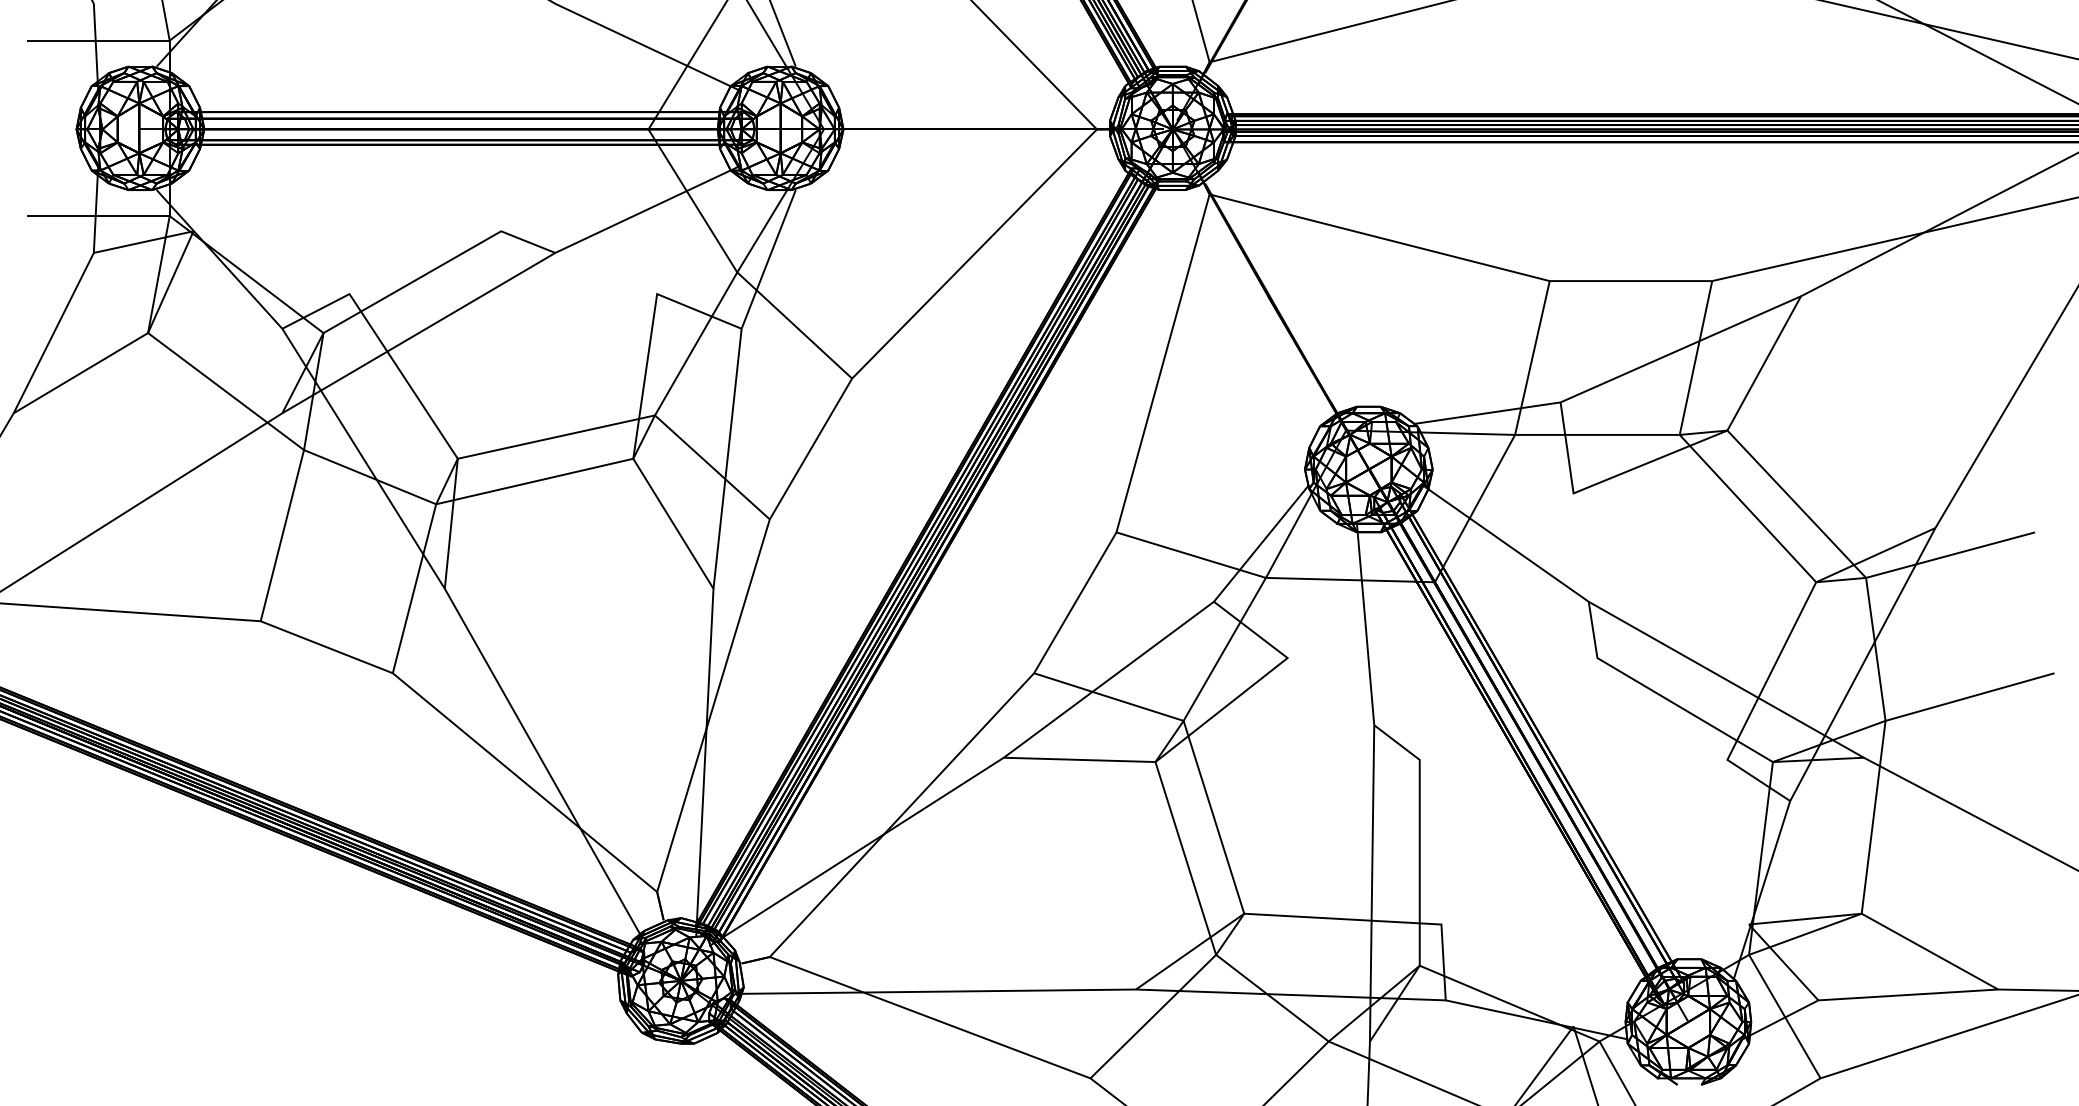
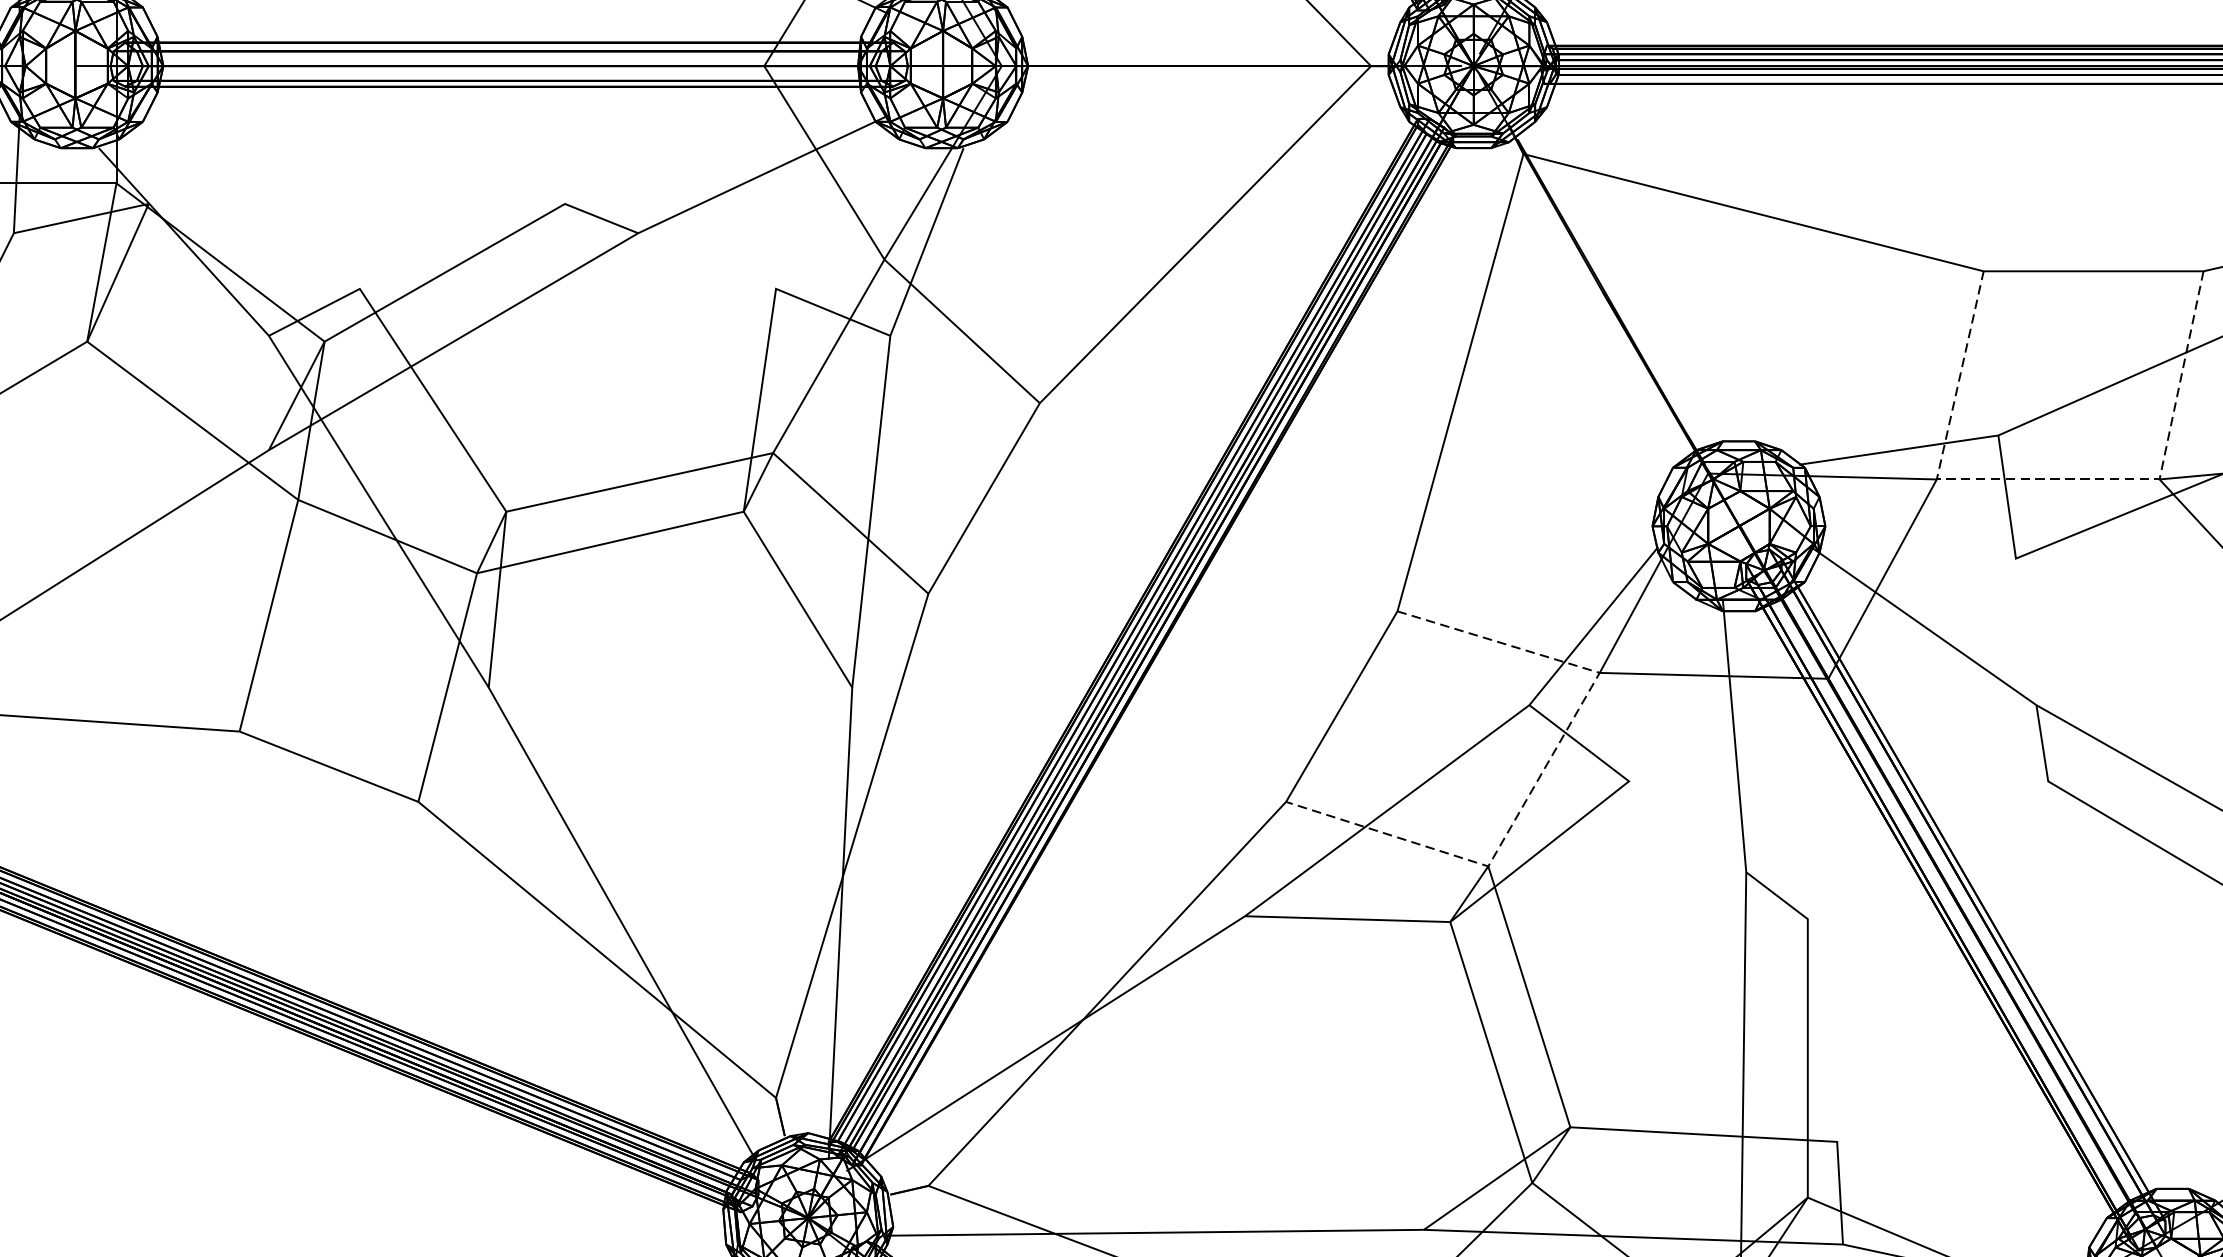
line: (1596, 434) -> (2046, 478), solid -> dashed
line: (1224, 649) -> (1543, 769), solid -> dashed

